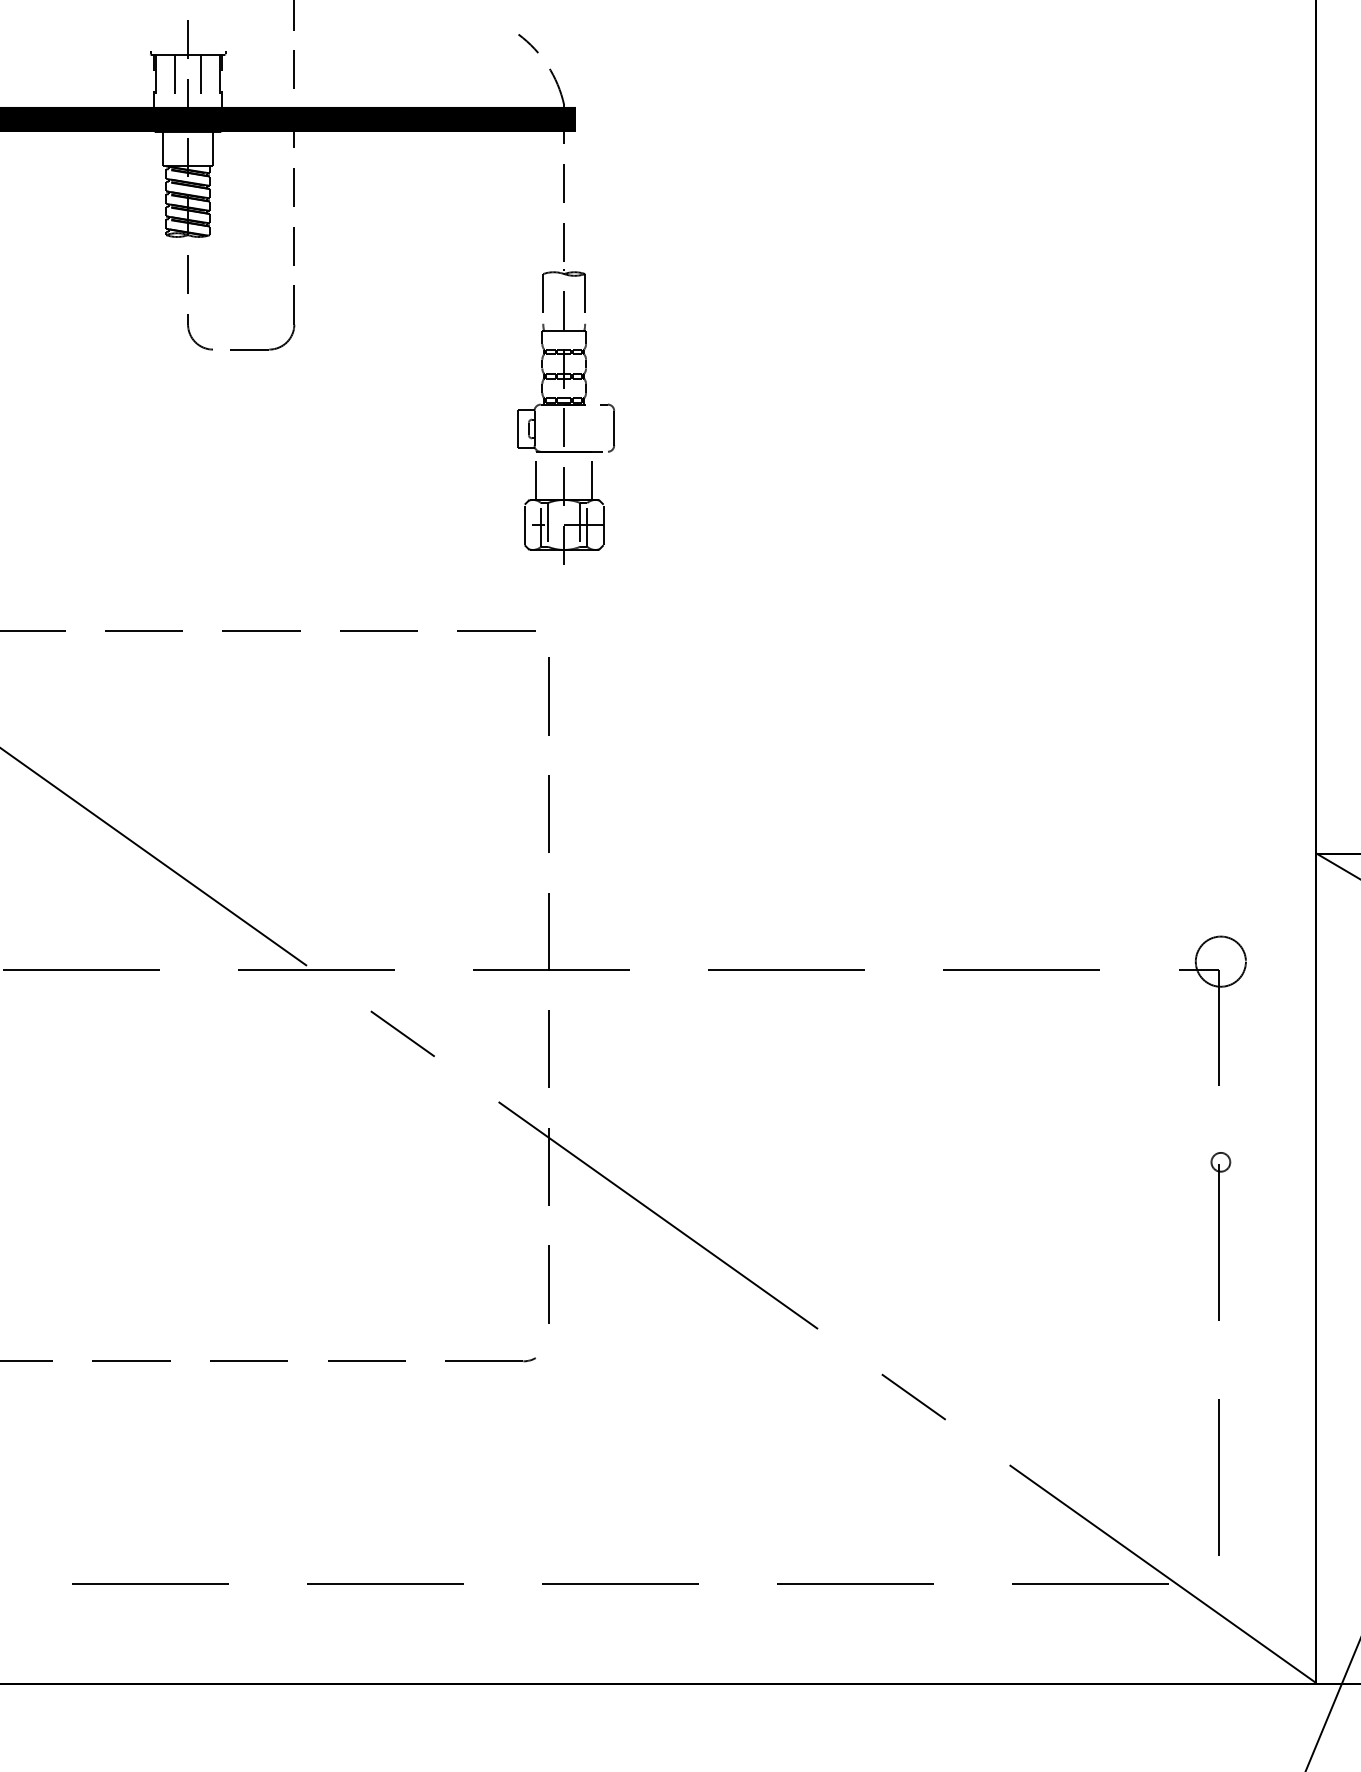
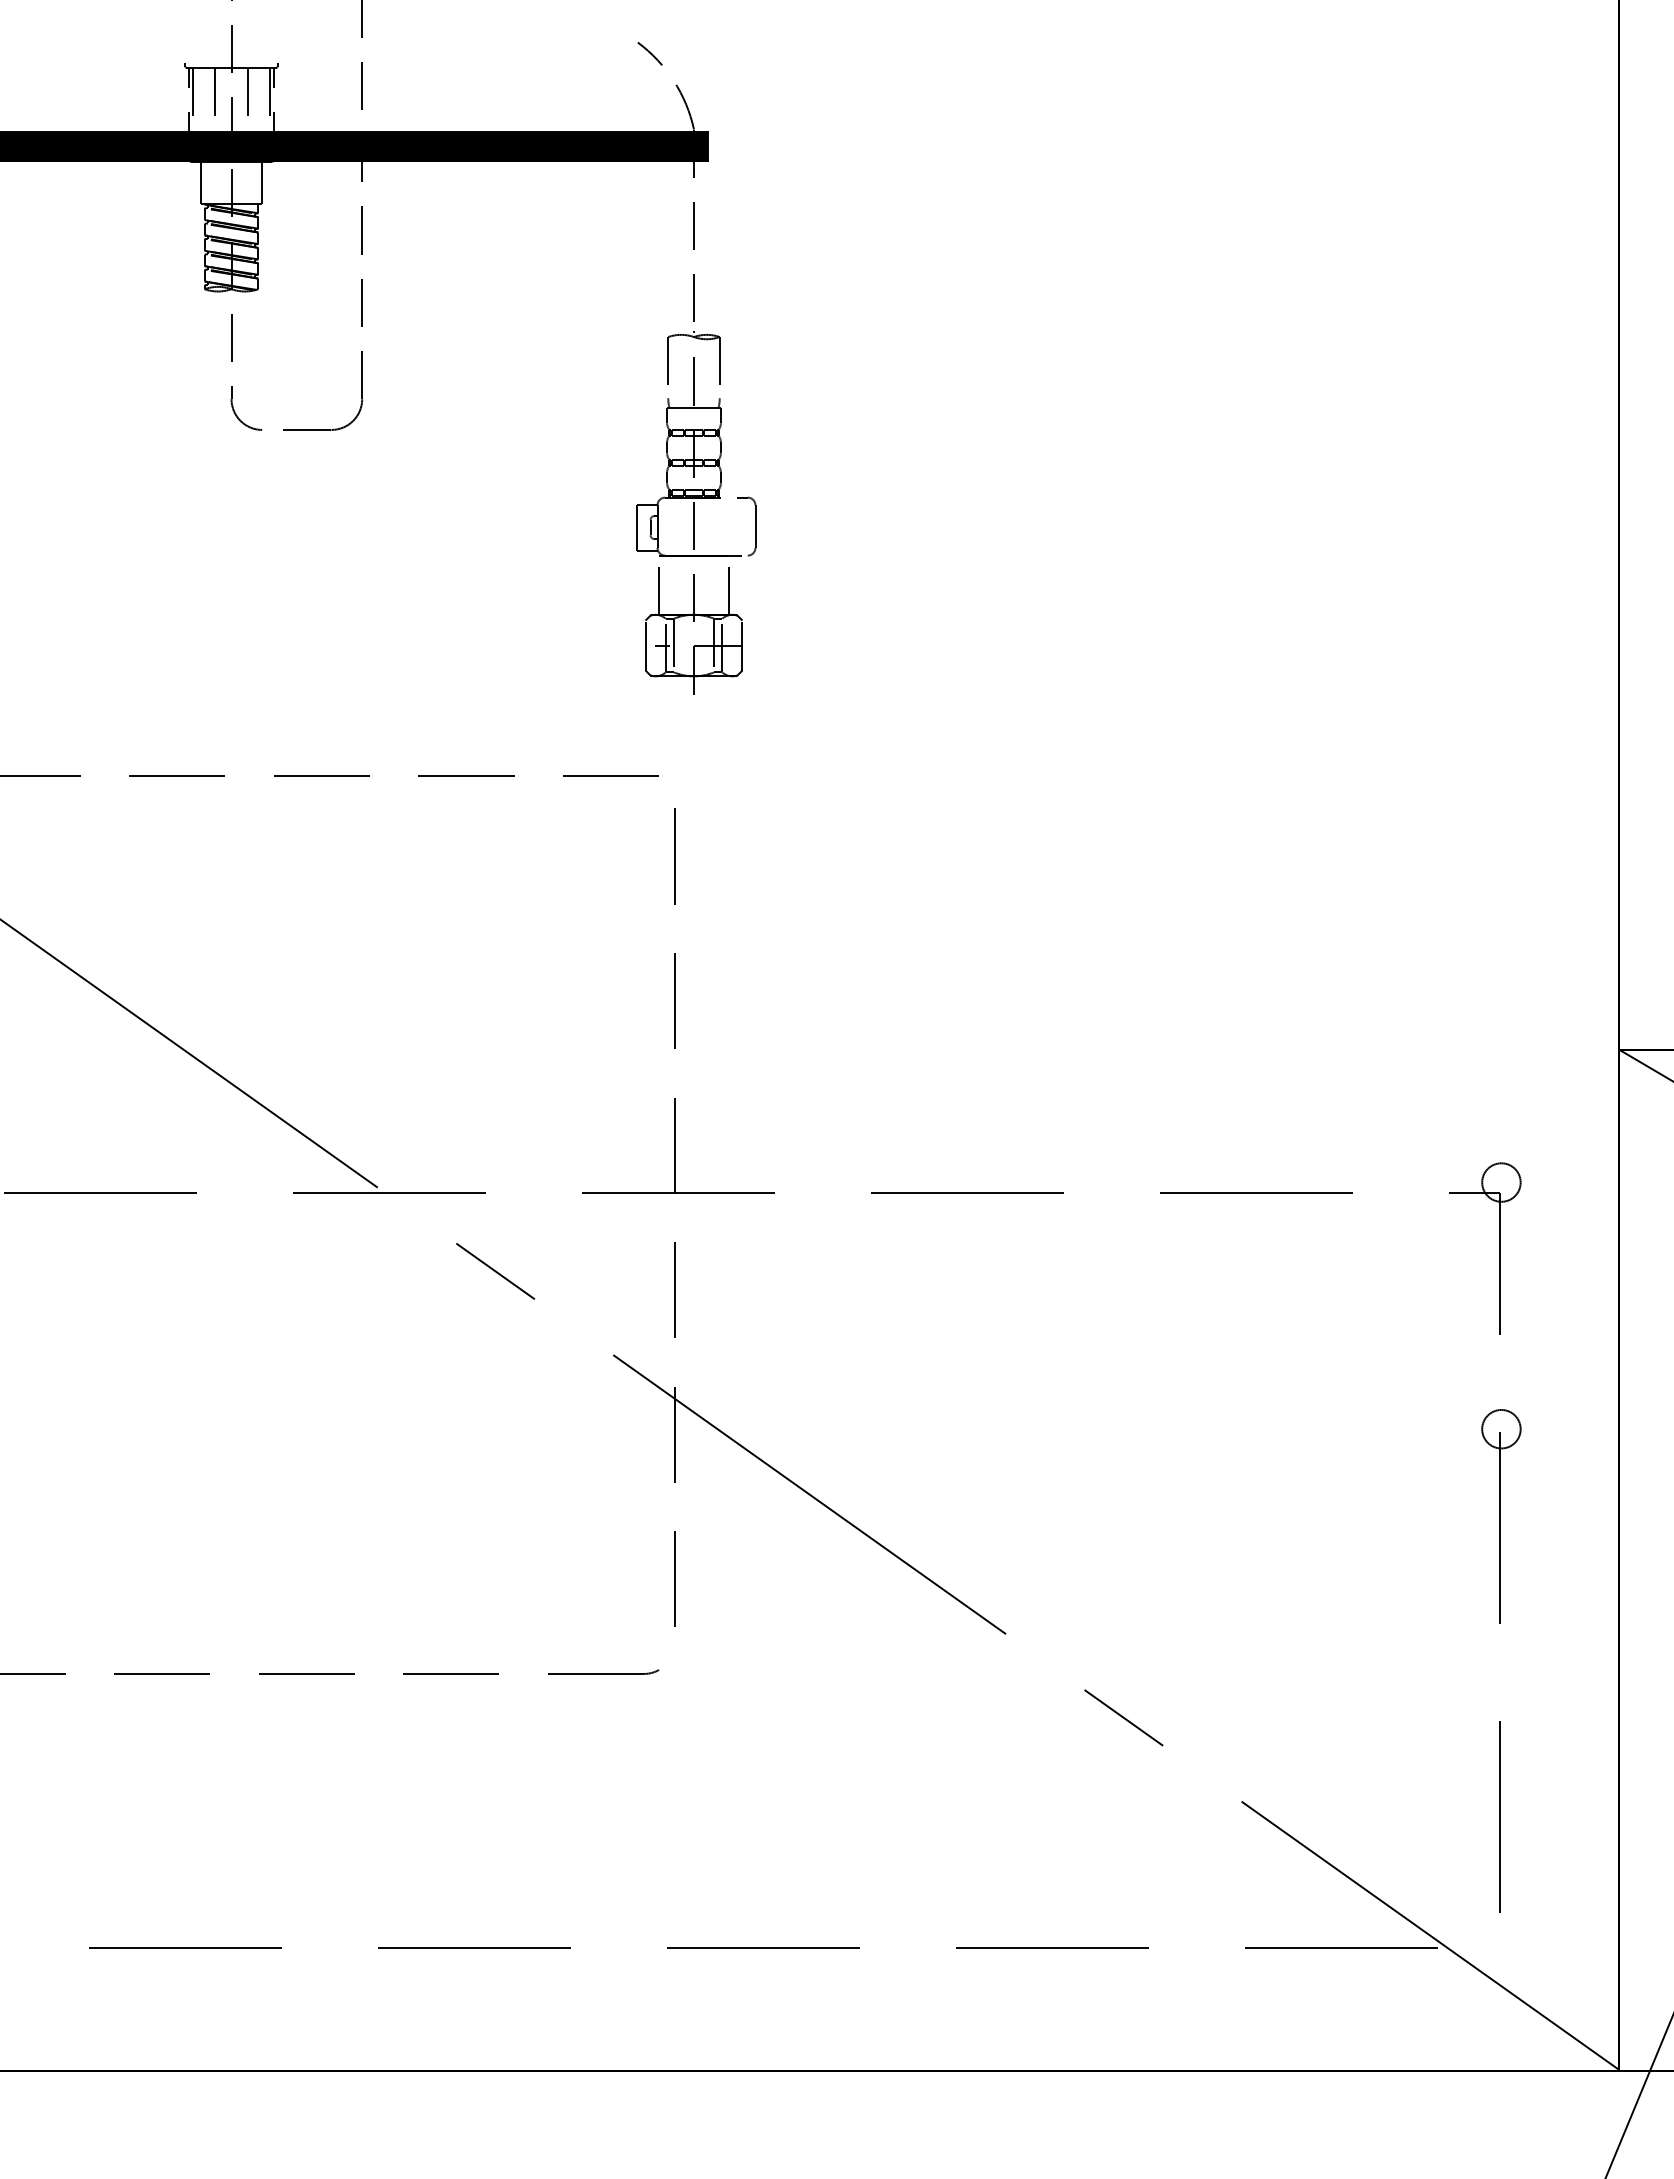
circle: (1220, 961) -> (1501, 1182), size x0.62
circle: (1220, 1161) -> (1501, 1428), size x1.67

